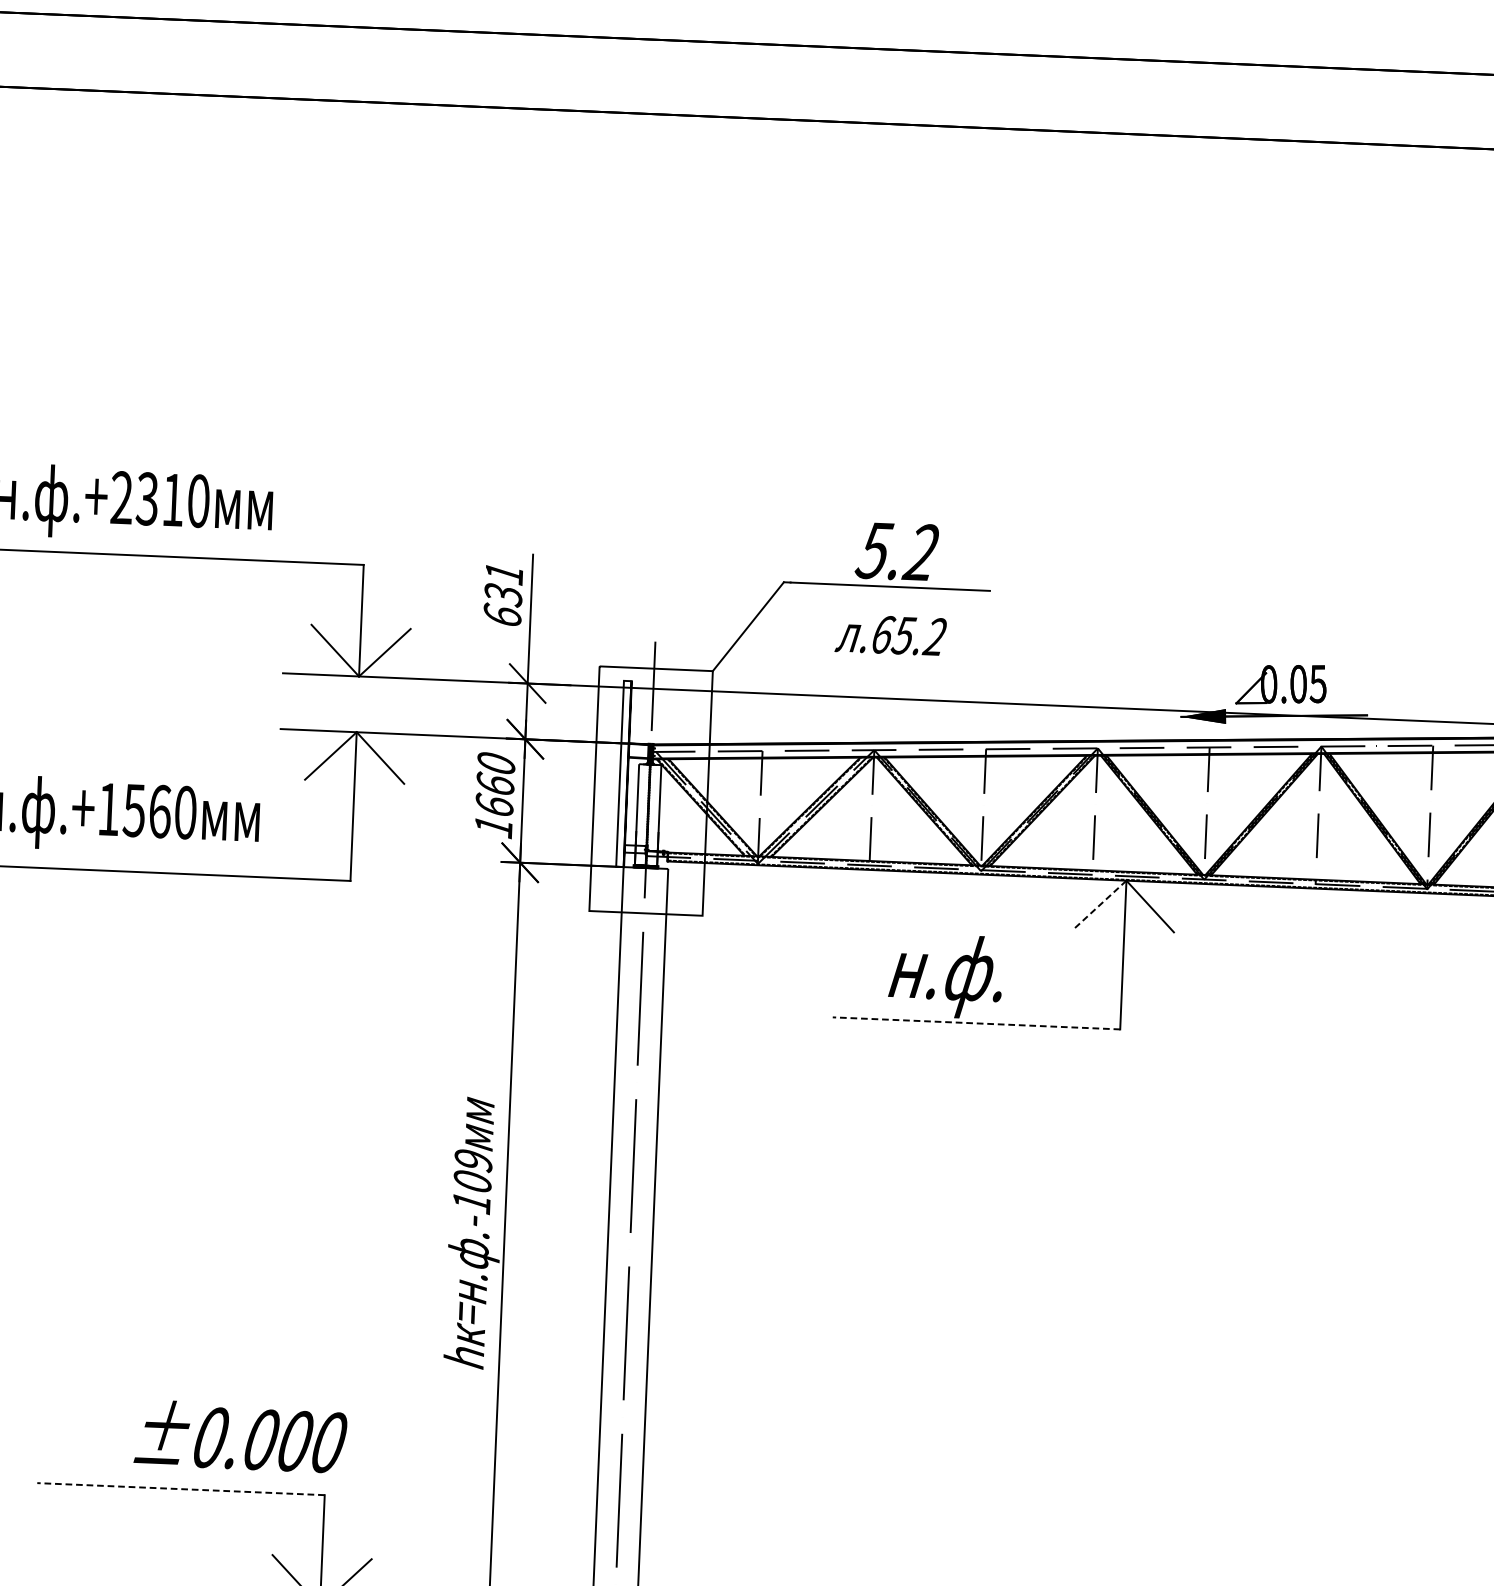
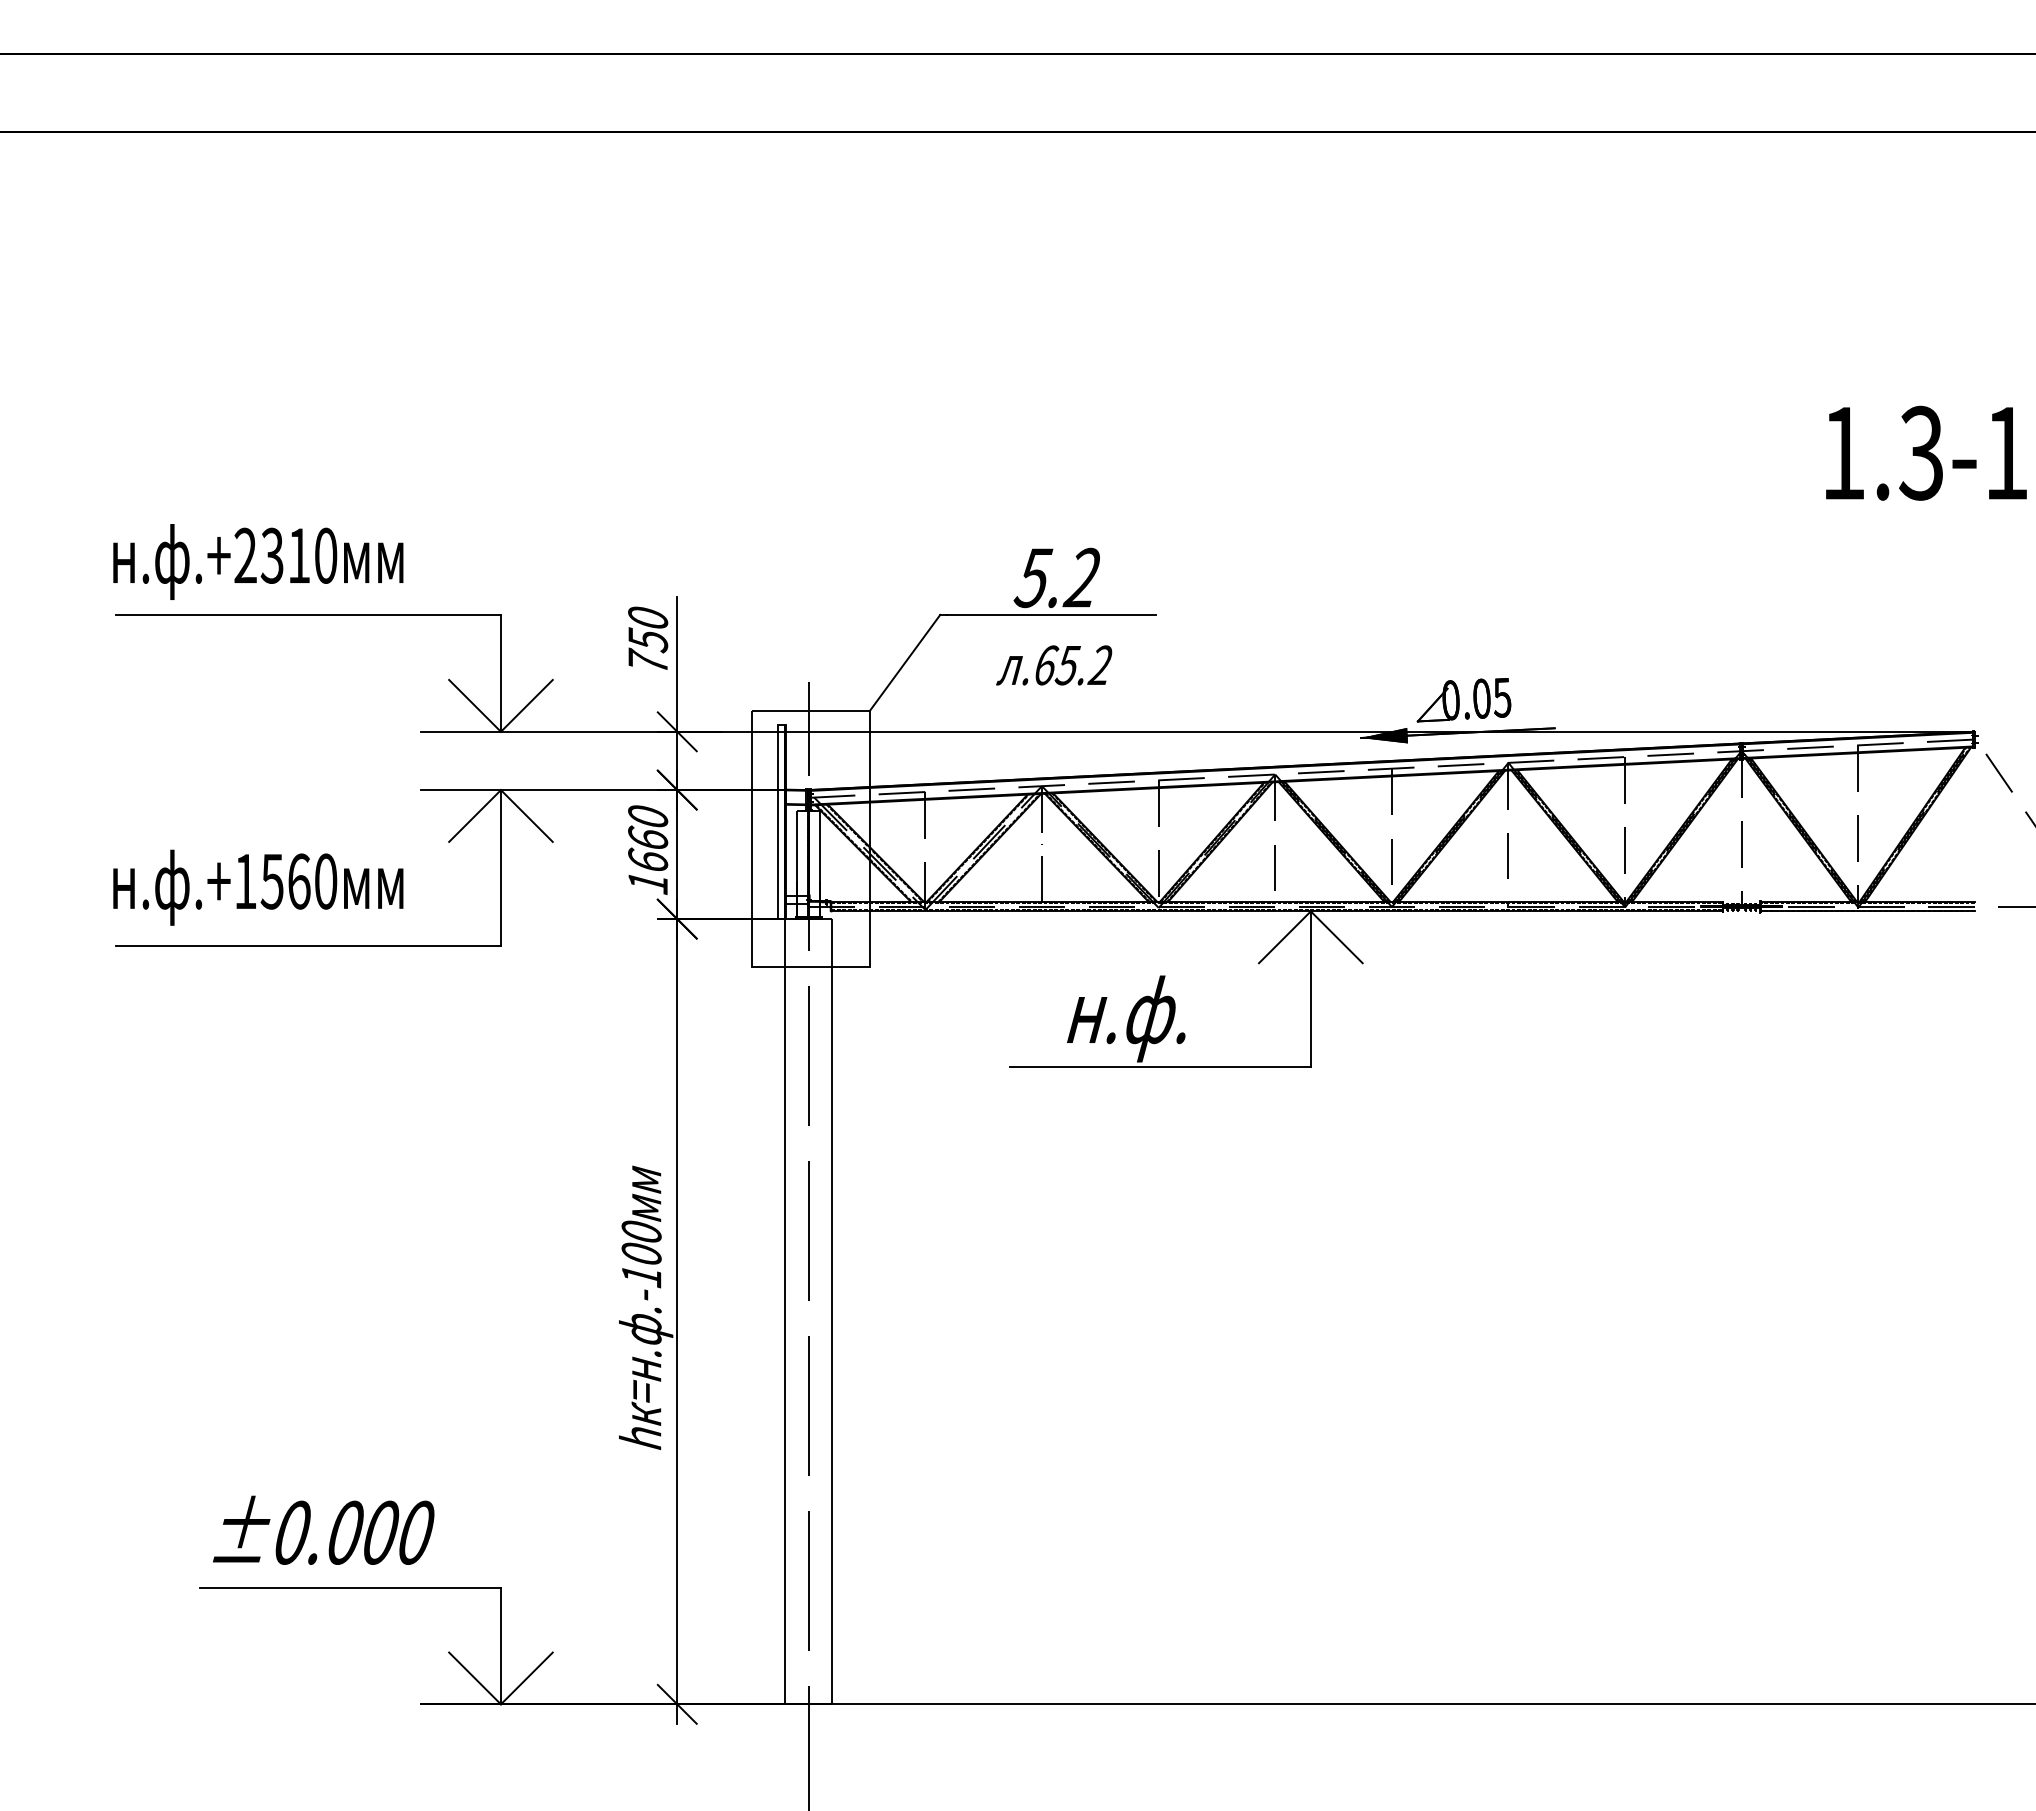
text: (503, 594) -> (648, 639), 631 -> 750
line: (1100, 904) -> (1284, 937), dashed -> solid
line: (976, 1023) -> (1160, 1066), dashed -> solid
text: (473, 1161) -> (641, 1232), .-109 -> .-100
text: (240, 1435) -> (323, 1529), moved
line: (180, 1488) -> (350, 1587), dashed -> solid

